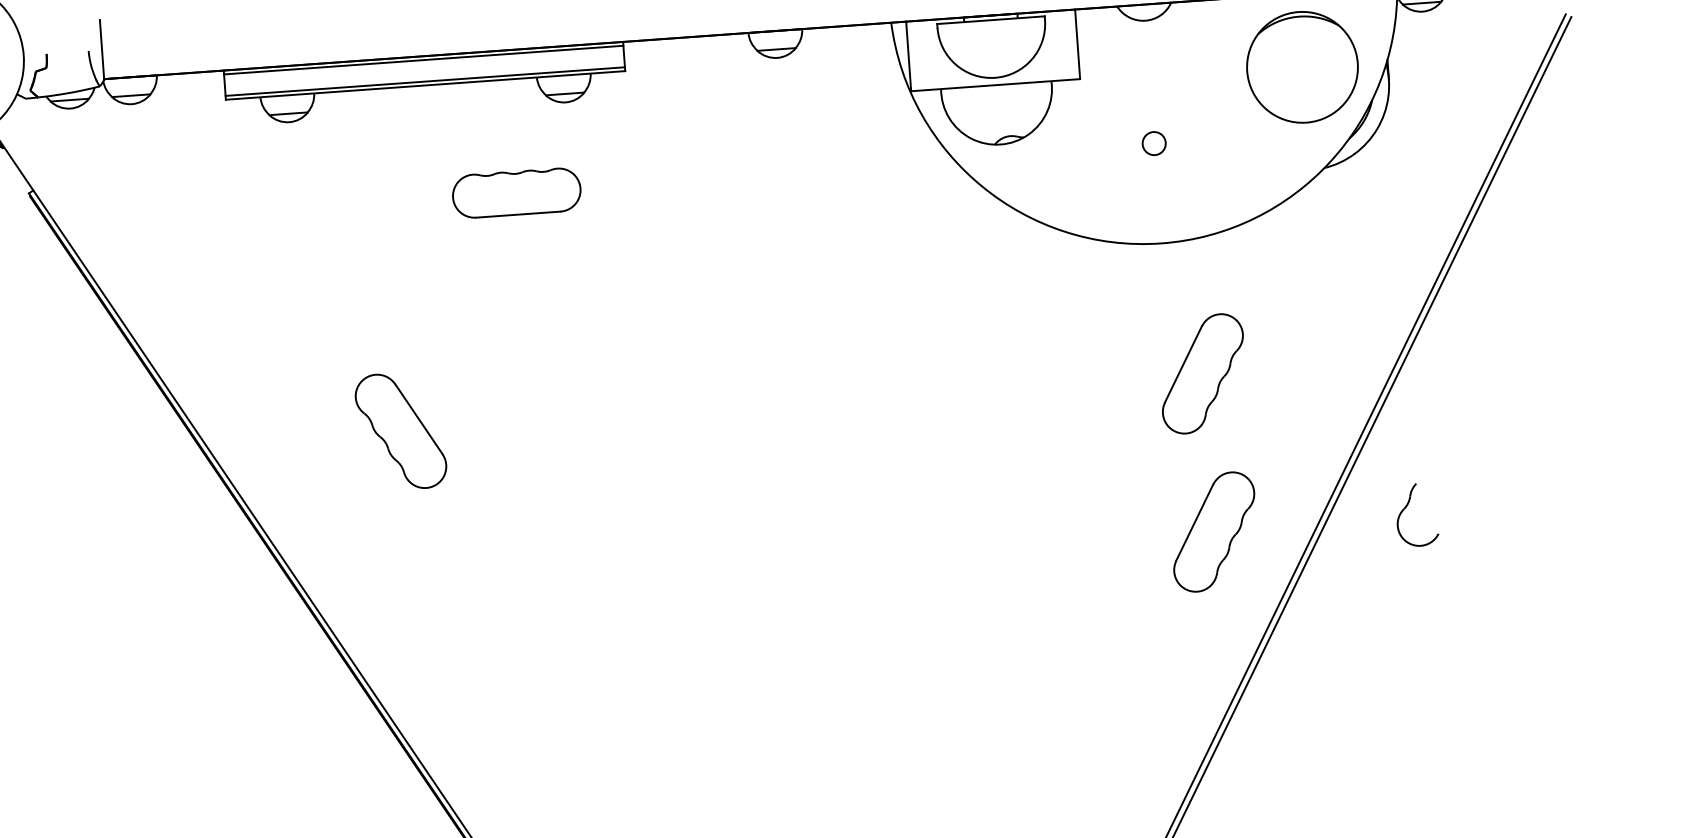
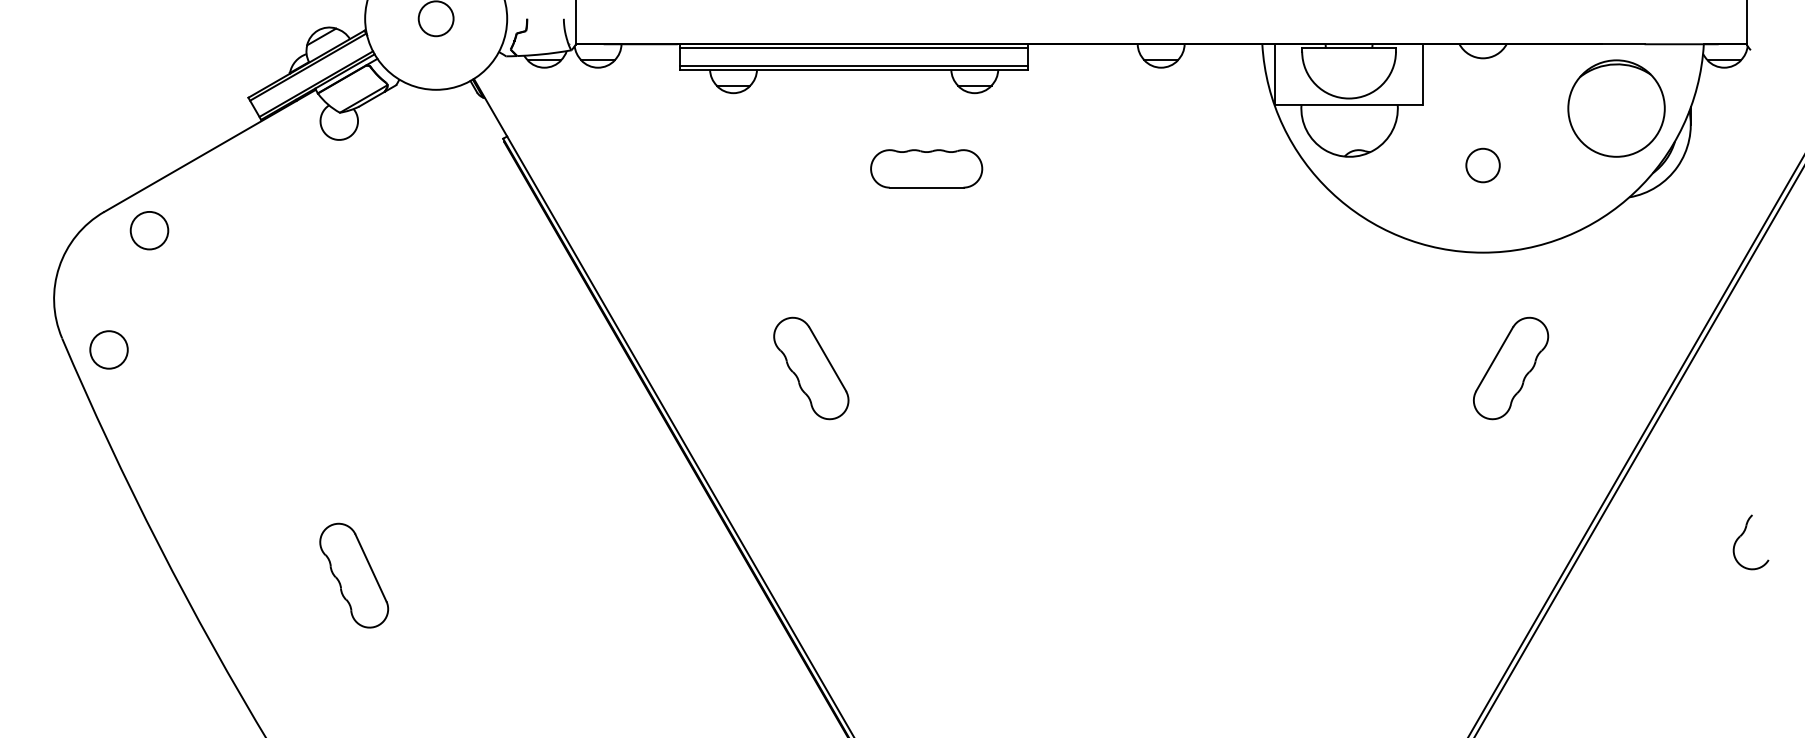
circle: (1153, 143) -> (1482, 165), size x1.67
part: (1407, 506) -> (1743, 534), moved
part: (1214, 532) -> (1511, 506), removed

